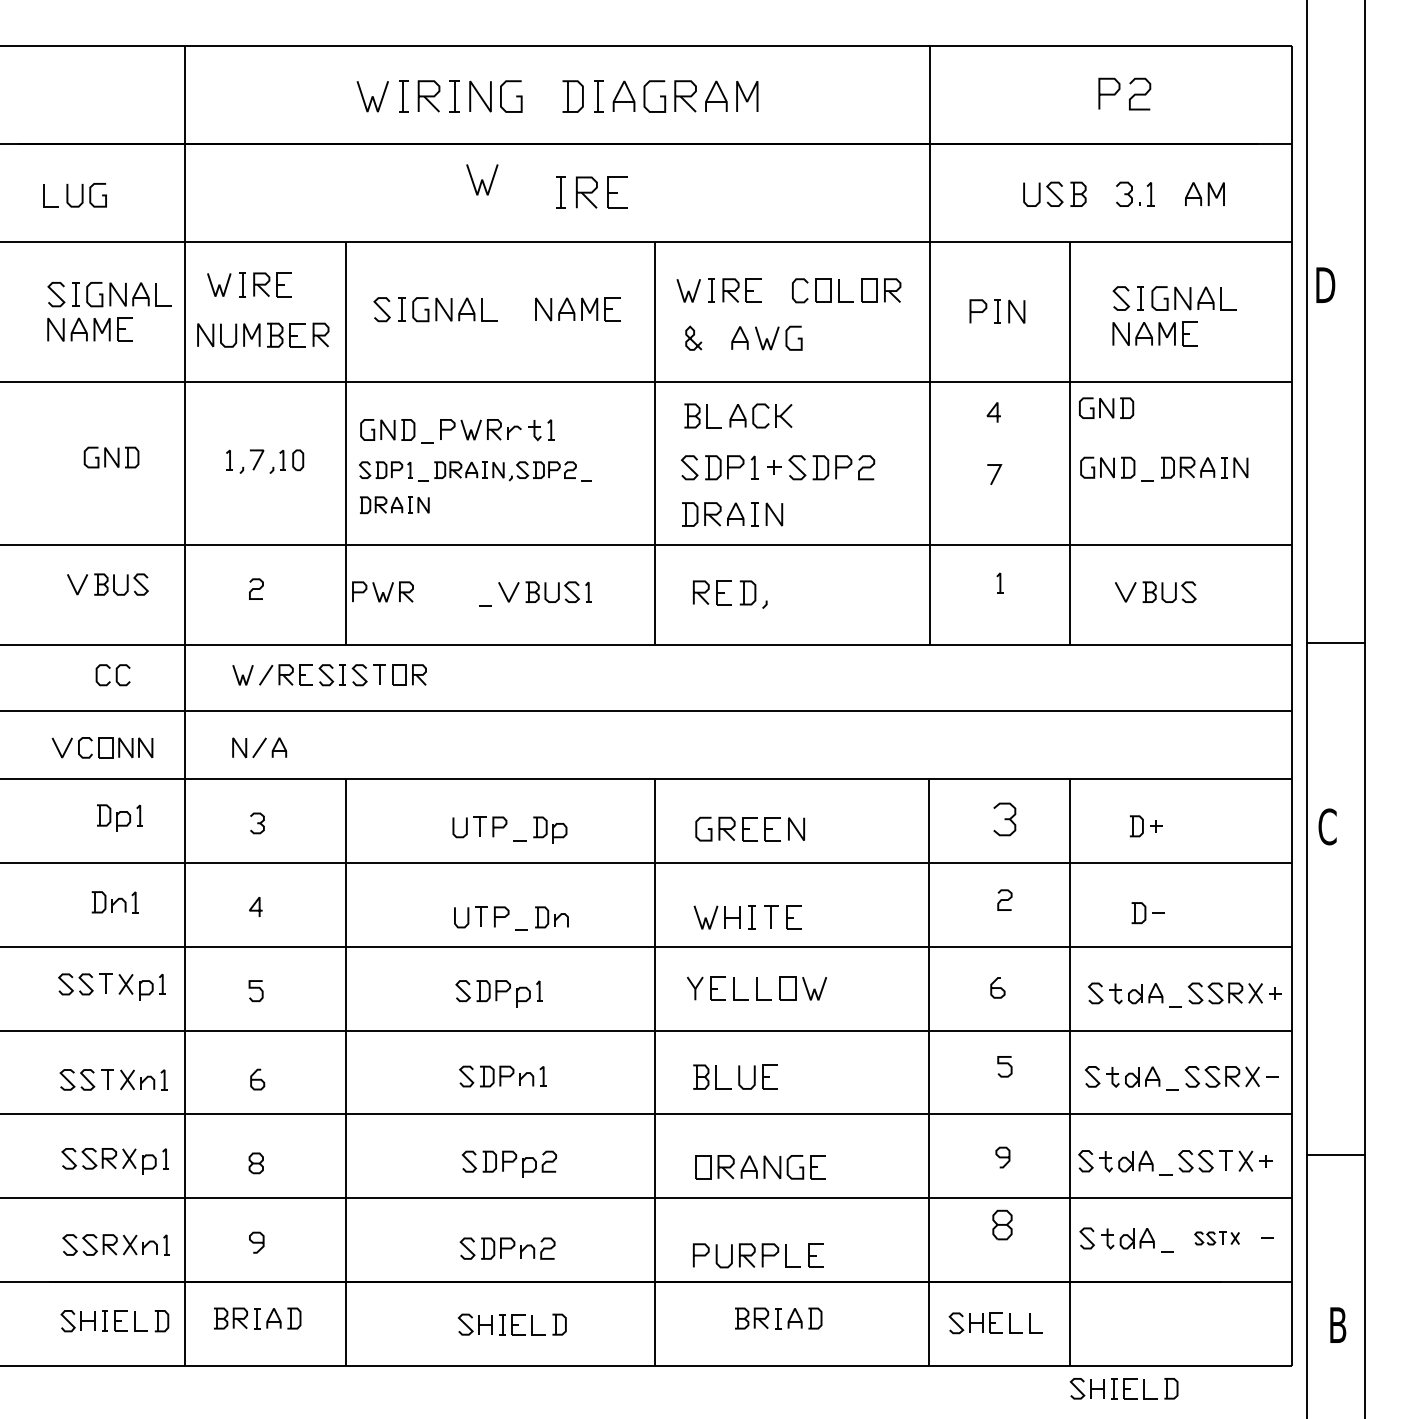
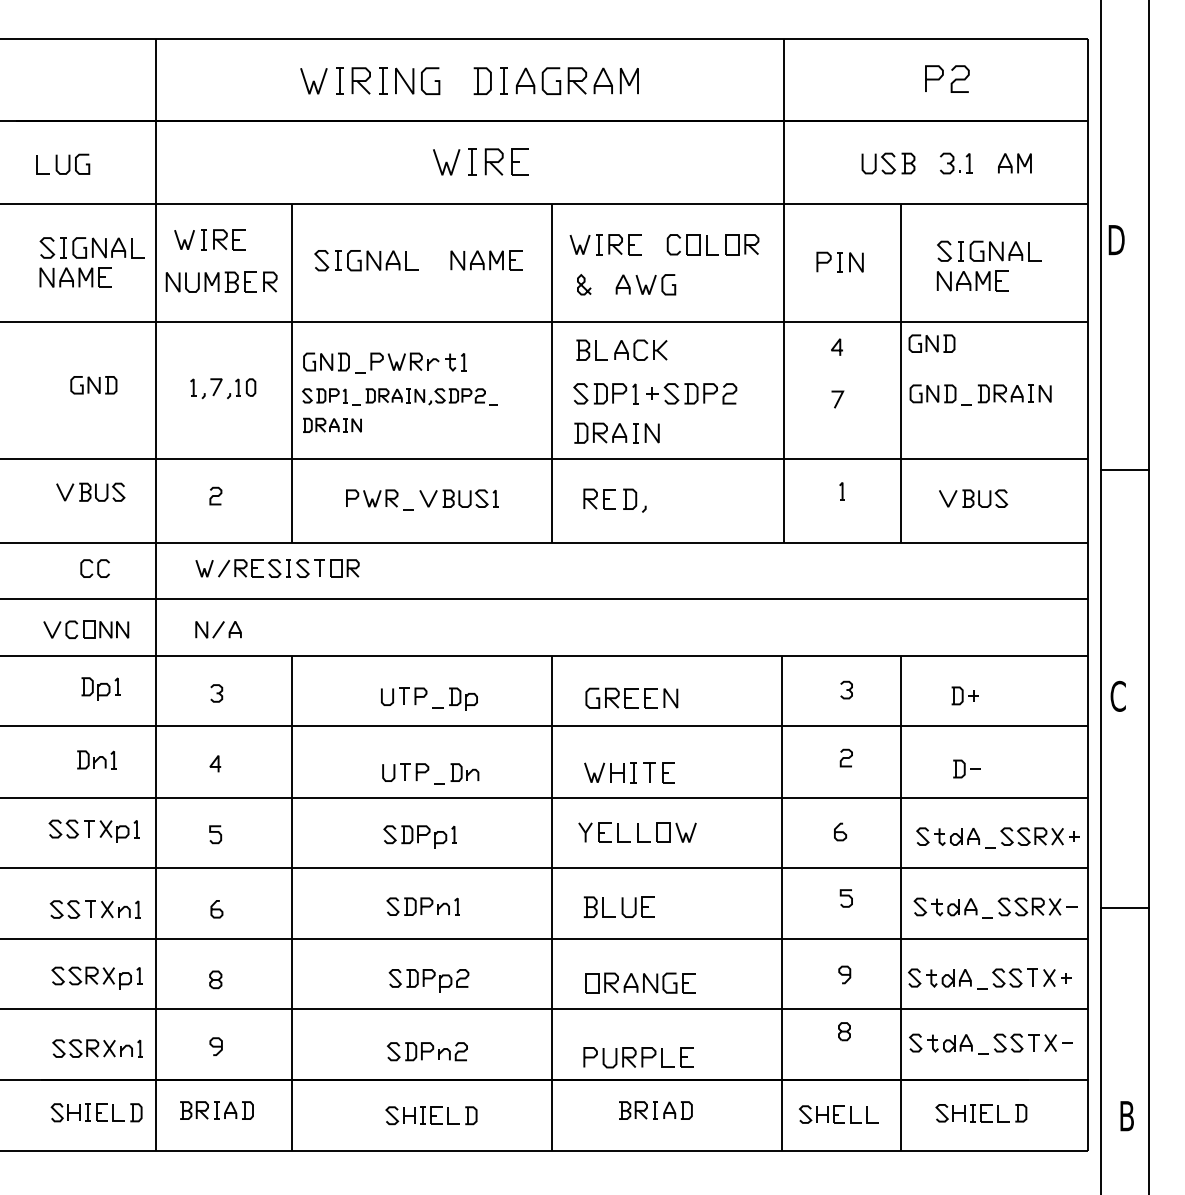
line: (482, 179) -> (446, 161), moved
part: (382, 591) -> (371, 498), moved
line: (1335, 642) -> (1124, 470), moved
part: (1005, 819) -> (846, 690), size x0.62
line: (1335, 1154) -> (1124, 908), moved
part: (1002, 1224) -> (844, 1031), size x0.71
part: (1216, 1238) -> (1024, 1043), size x1.67
part: (1123, 1388) -> (980, 1113), moved

